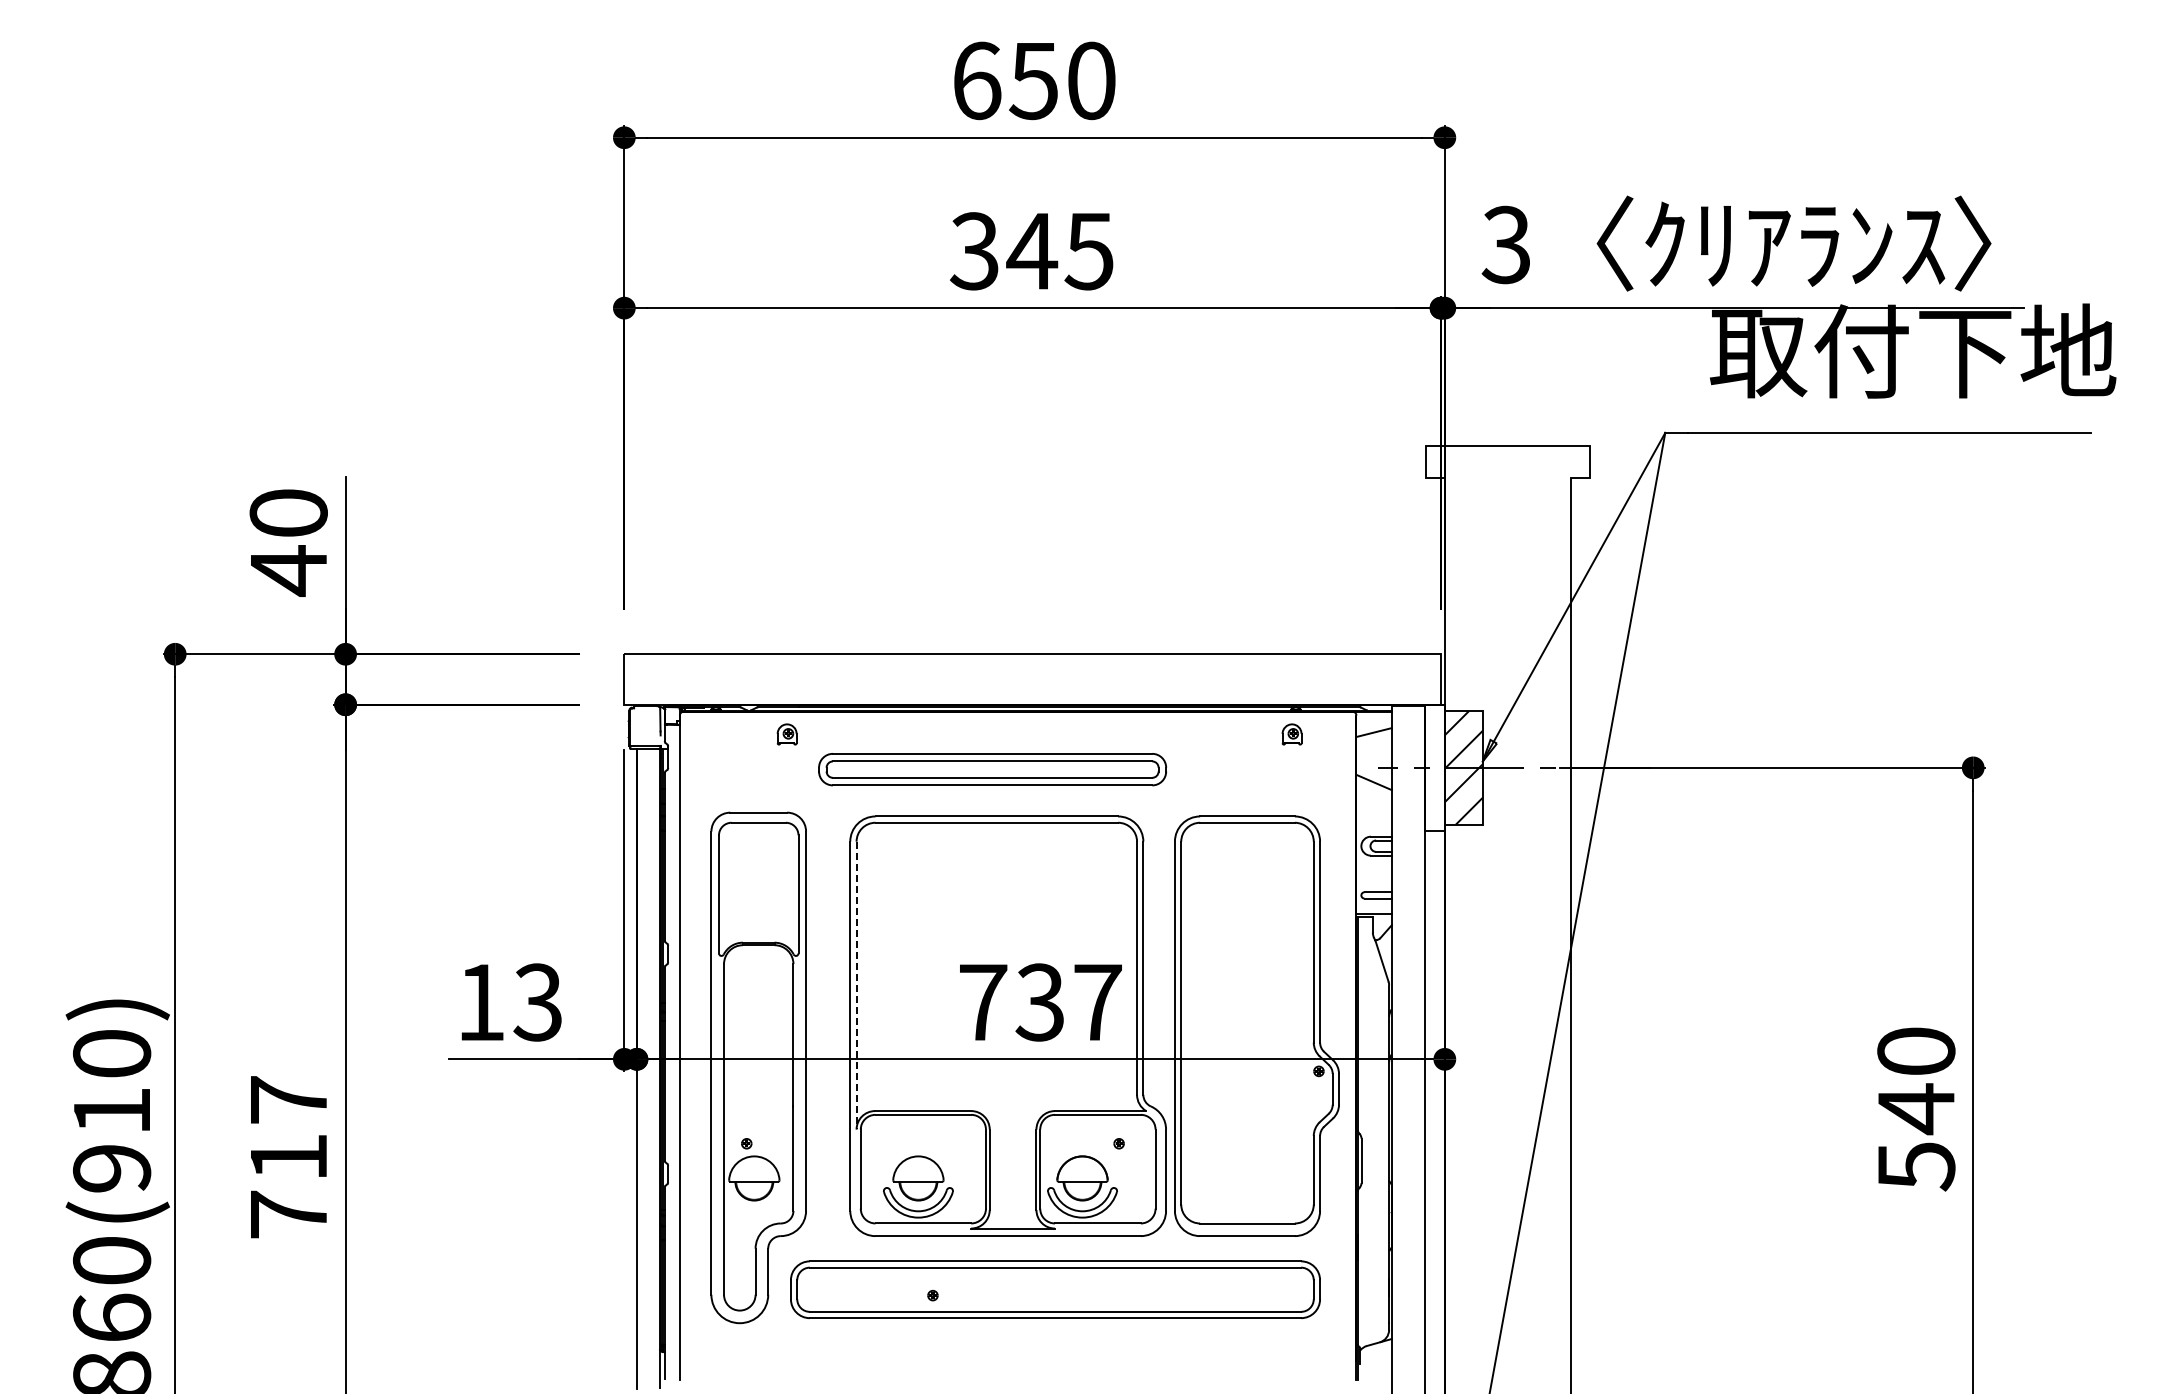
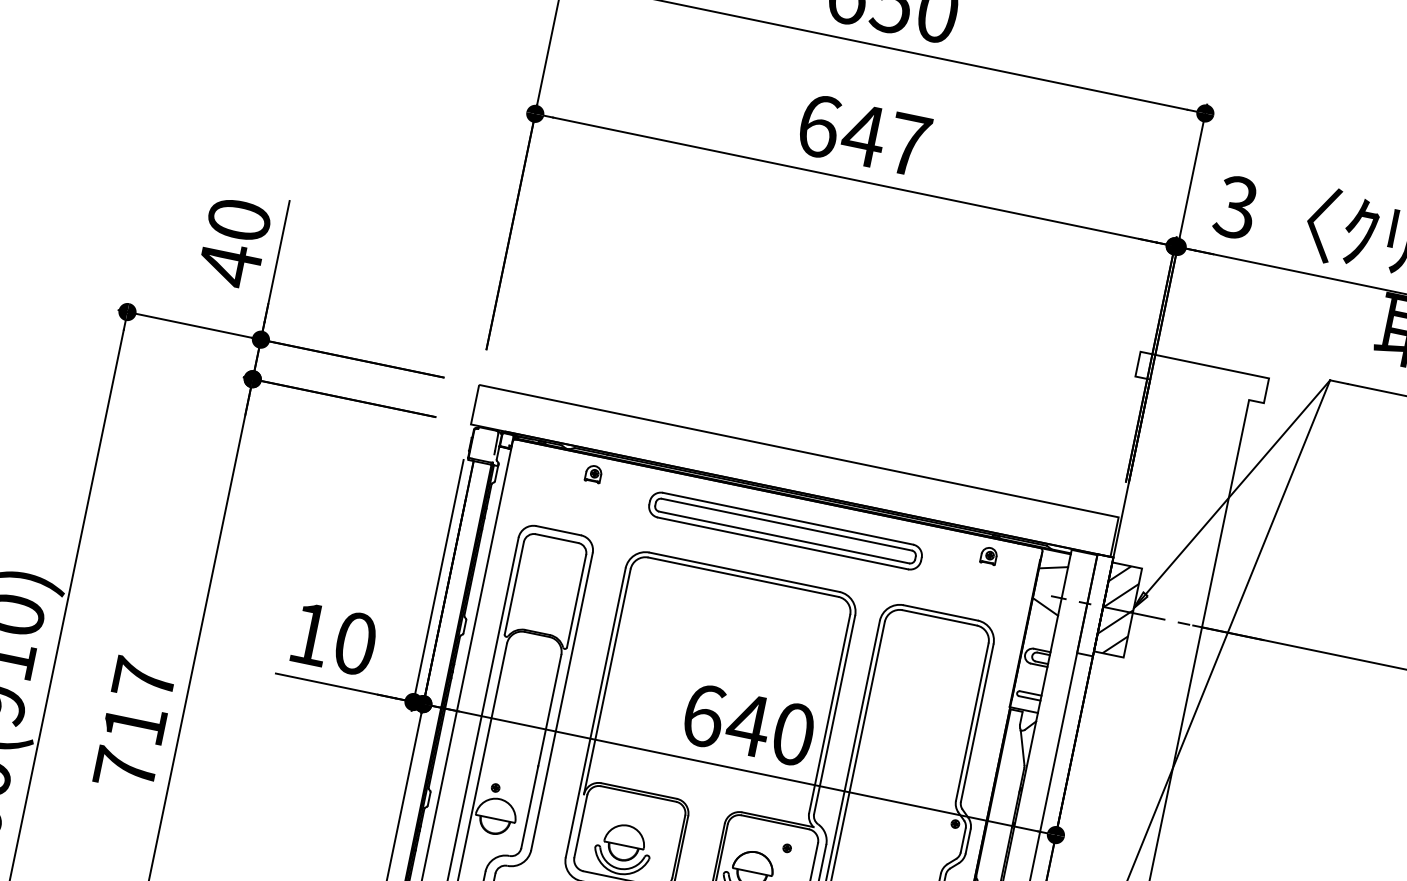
text: (1031, 251) -> (863, 135), 345 -> 647
part: (992, 769) -> (785, 530), moved
line: (856, 985) -> (607, 681), dashed -> solid
text: (537, 1002) -> (354, 643), 13 -> 10
text: (1040, 1002) -> (748, 725), 737 -> 640

